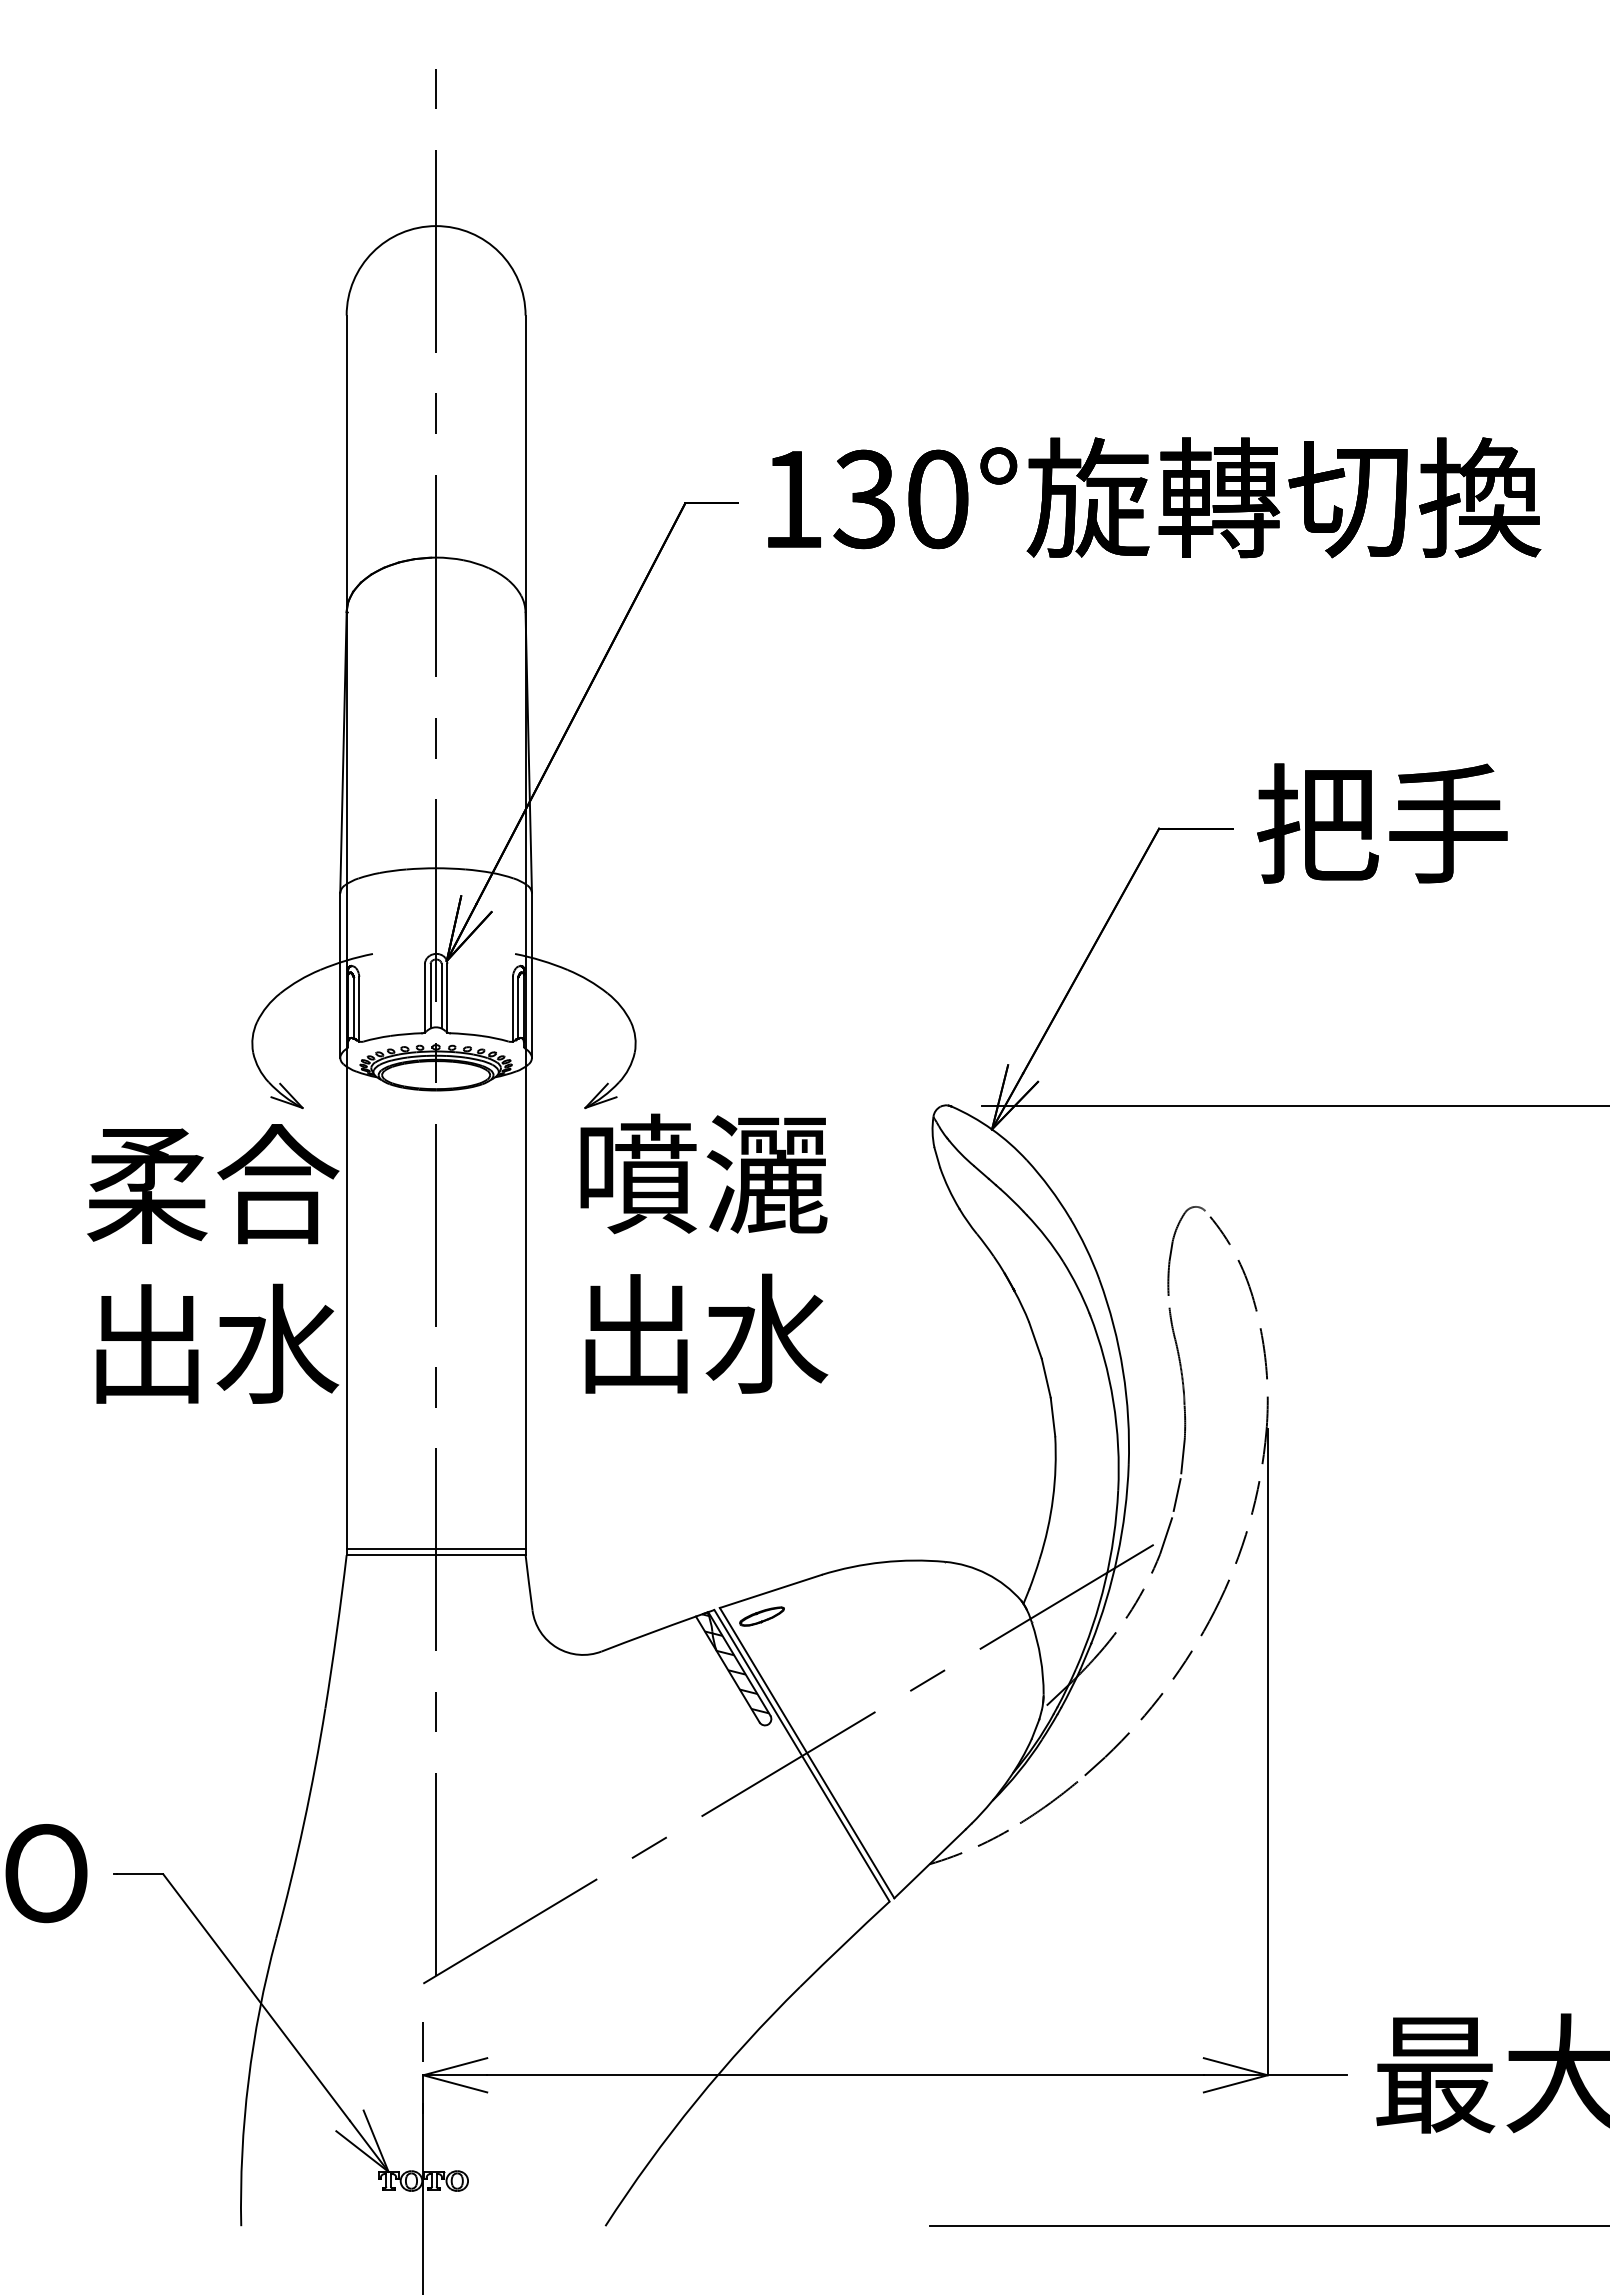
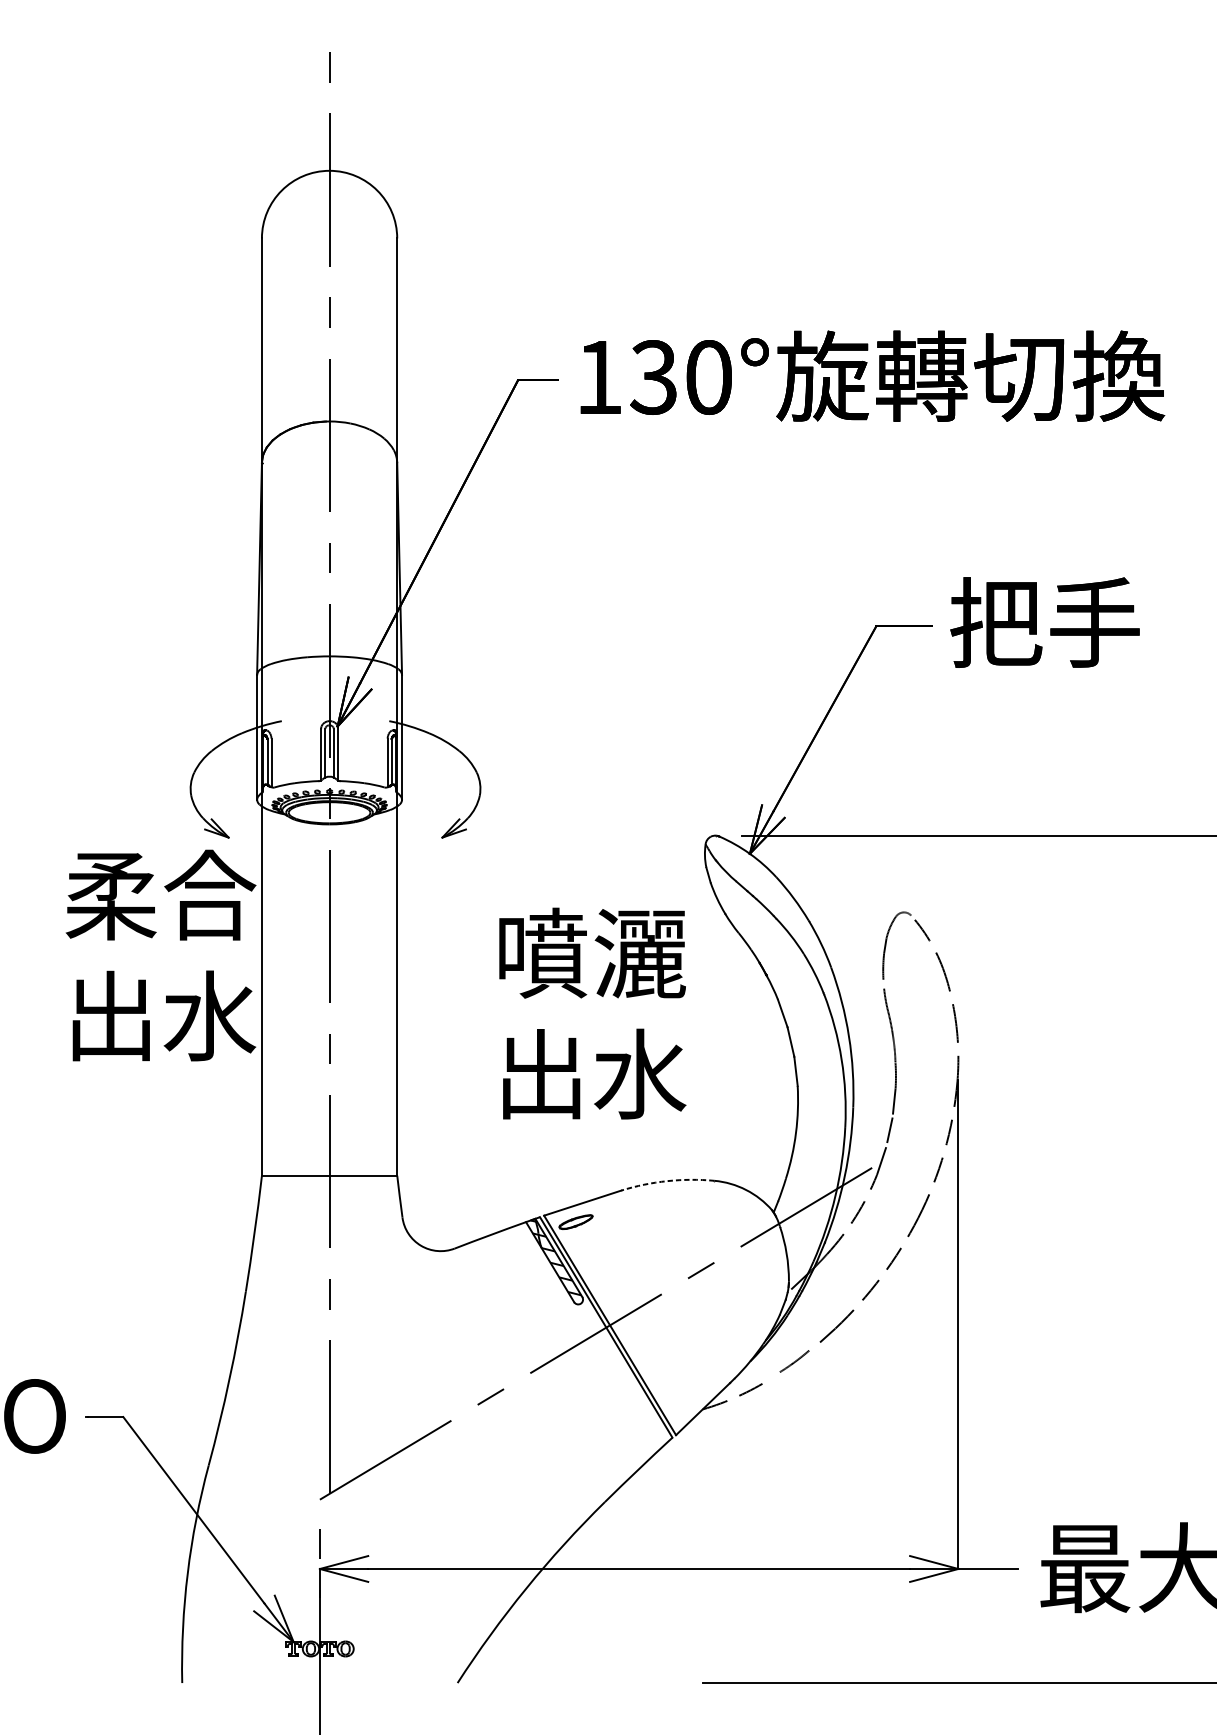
text: (704, 1253) -> (592, 1013), moved
line: (435, 1548) -> (329, 1170), removed
arc: (882, 1562) -> (667, 1181), solid -> dashed
part: (1048, 1802) -> (792, 1362), size x0.6

